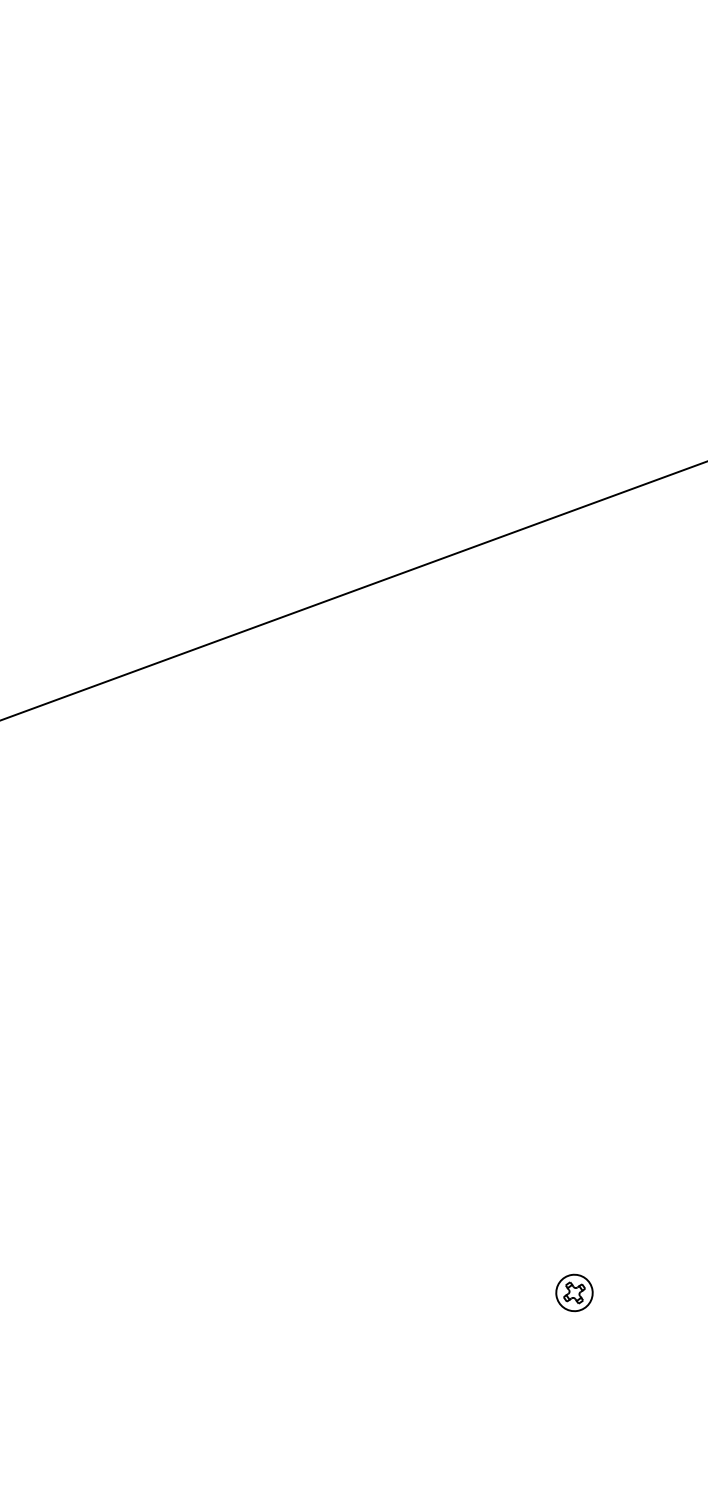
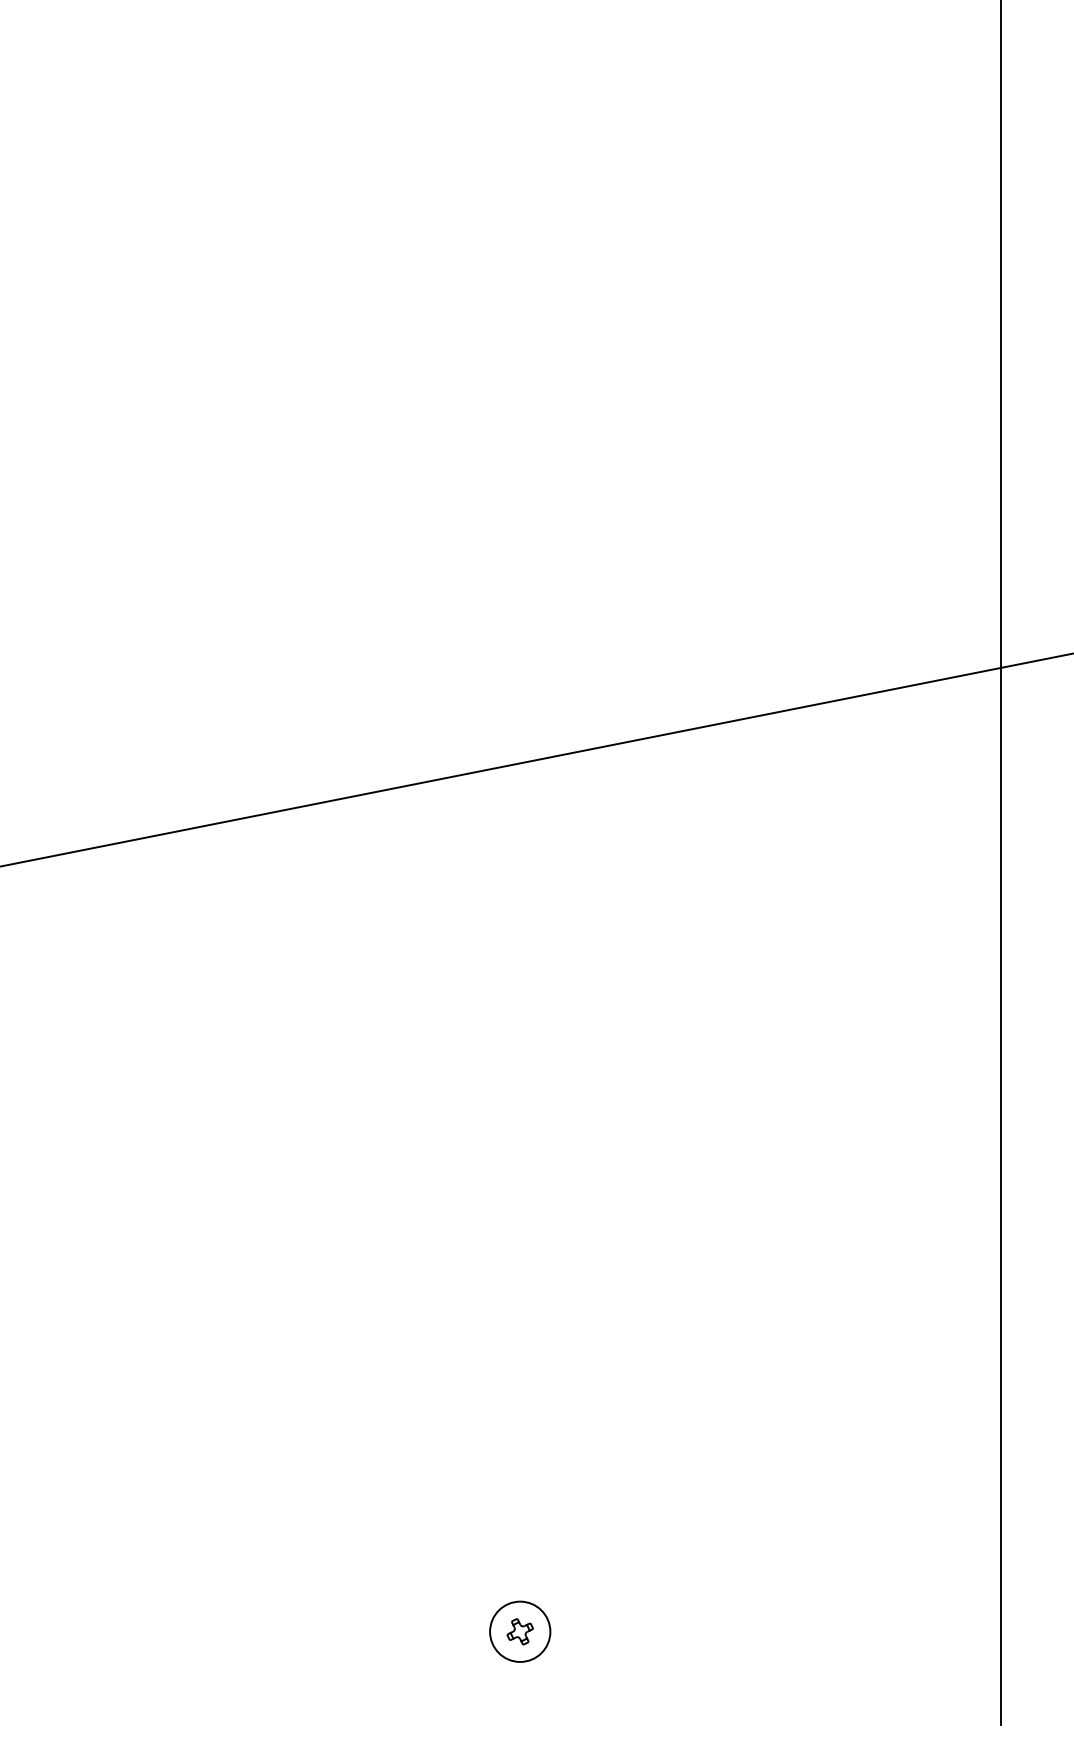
circle: (574, 1292) -> (520, 1631), size x1.43

